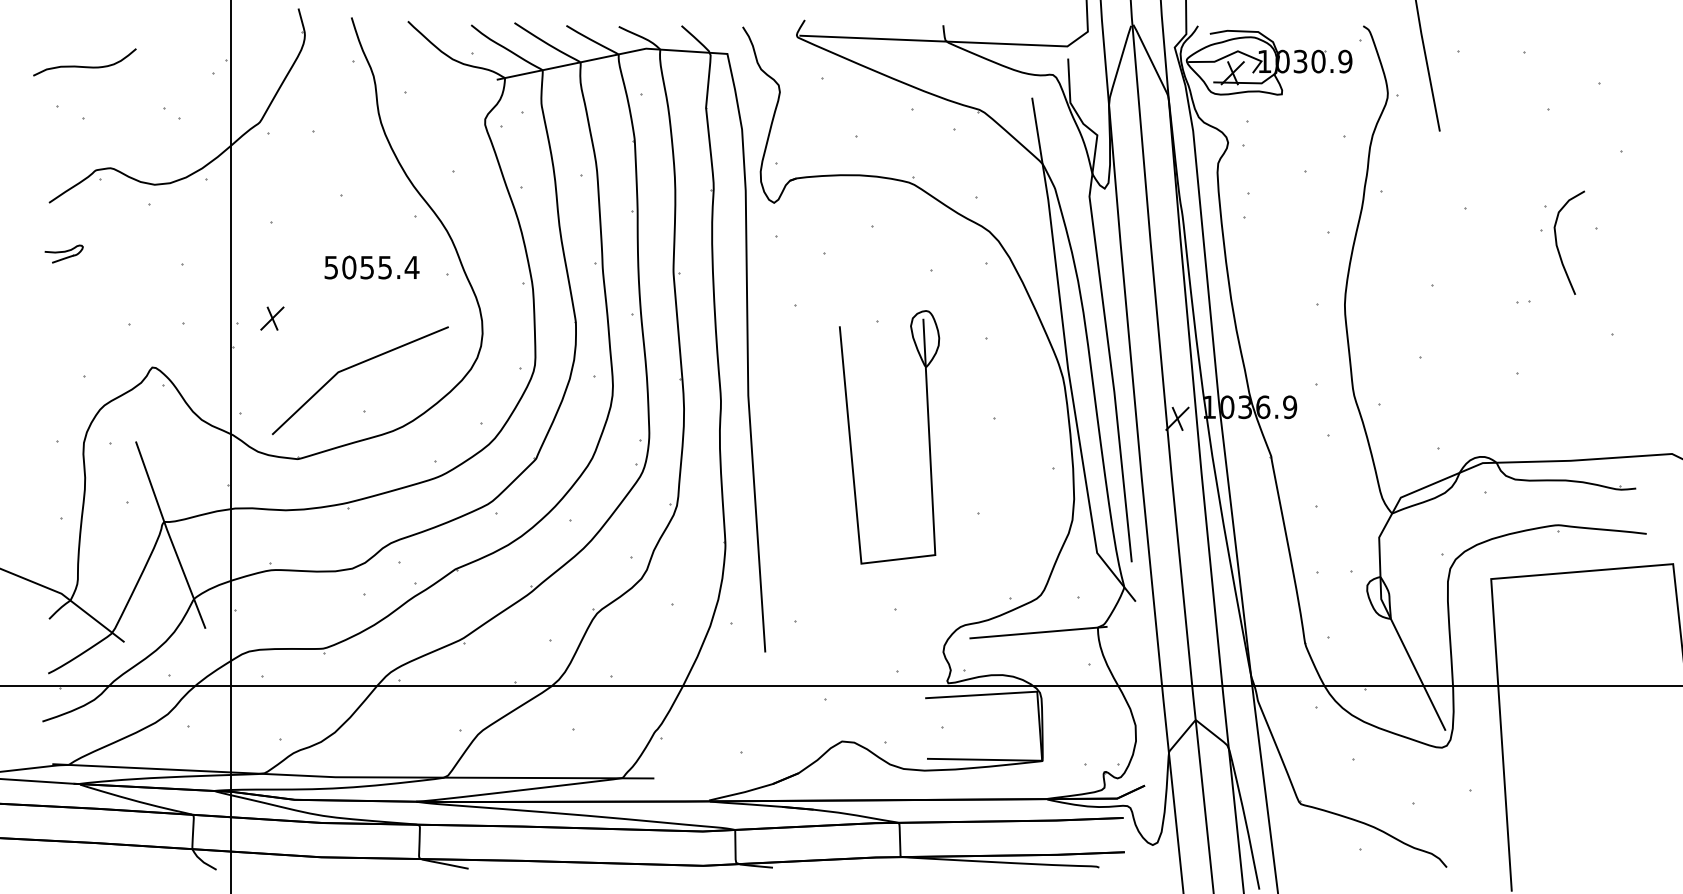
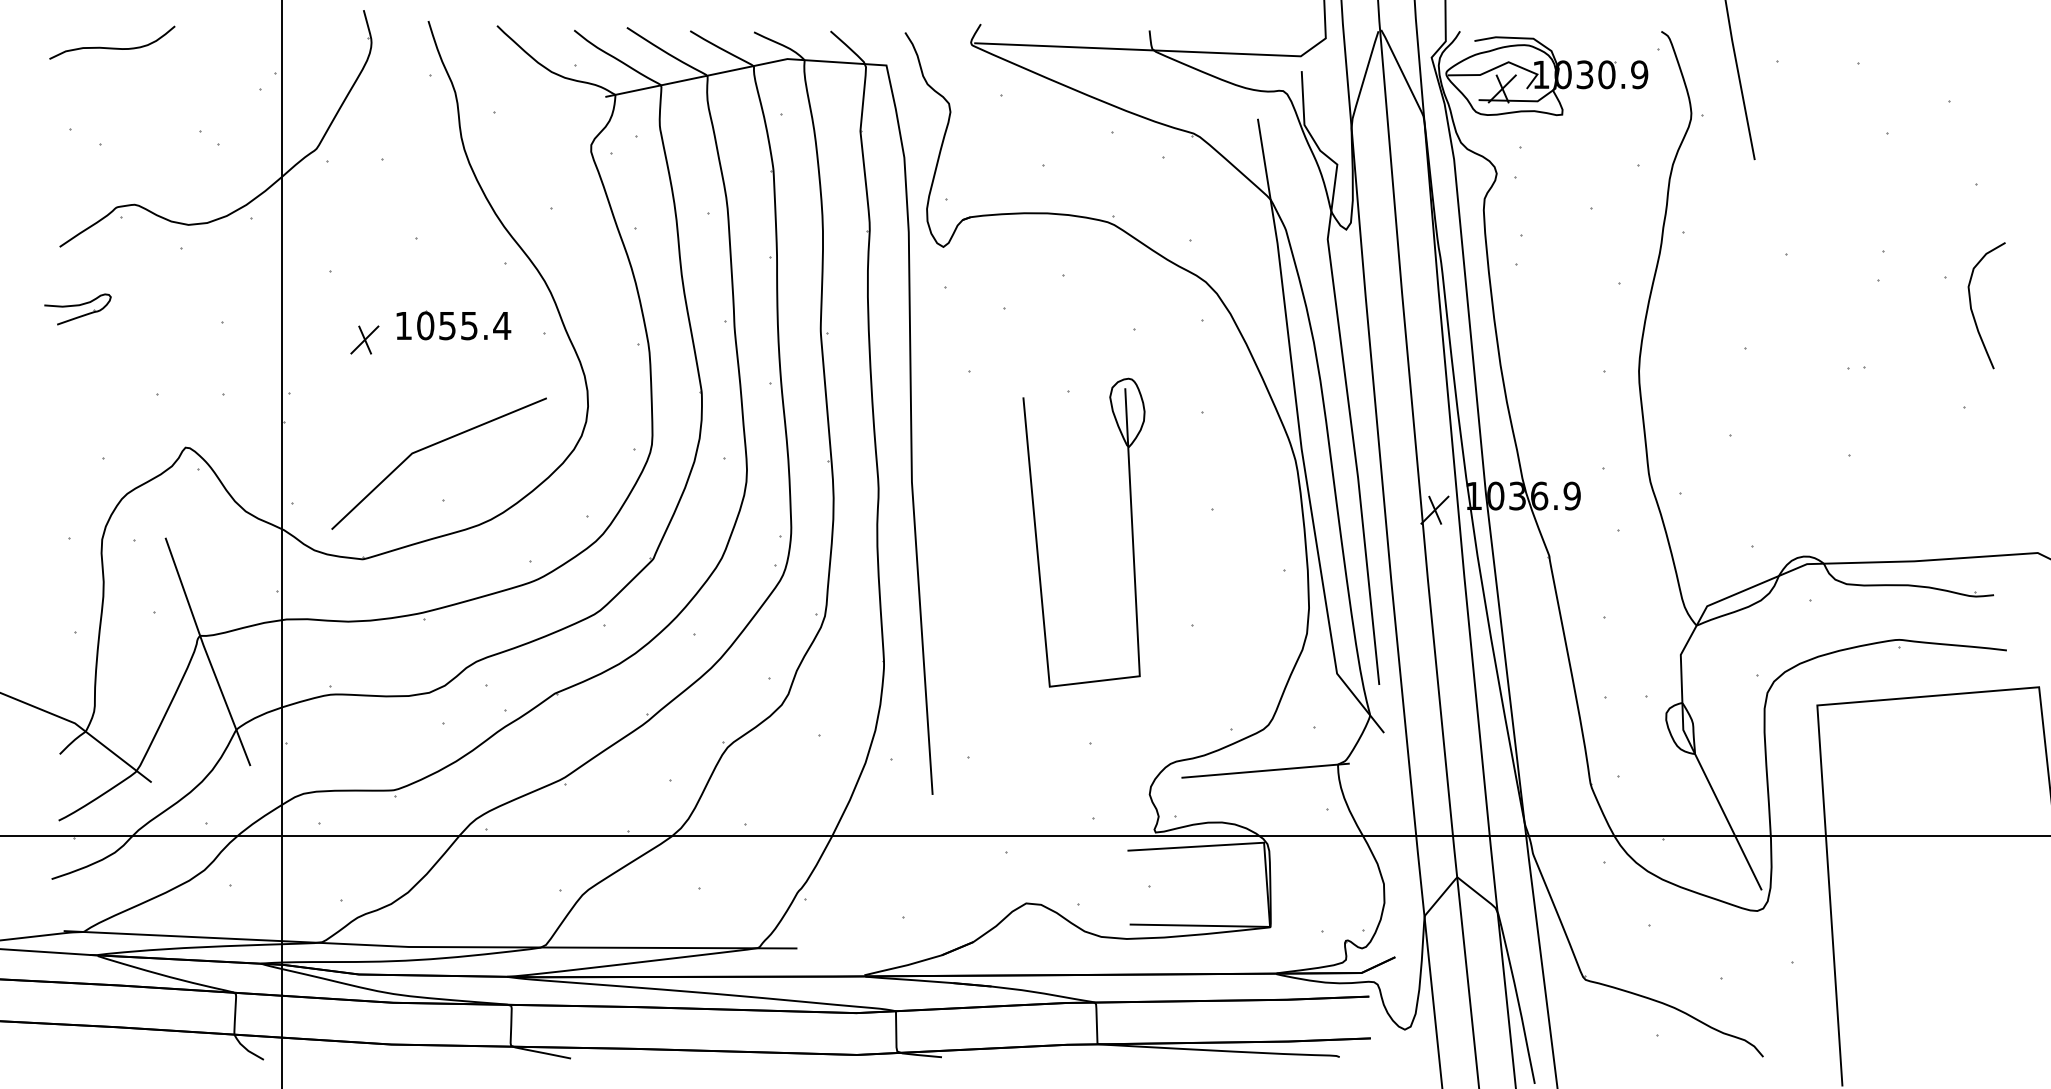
curve: (84, 66) -> (112, 47), moved
curve: (1557, 245) -> (1972, 309), moved
part: (63, 254) -> (77, 309), size x1.43
text: (331, 268) -> (403, 326), 5055.4 -> 1055.4
part: (272, 318) -> (364, 339), moved

